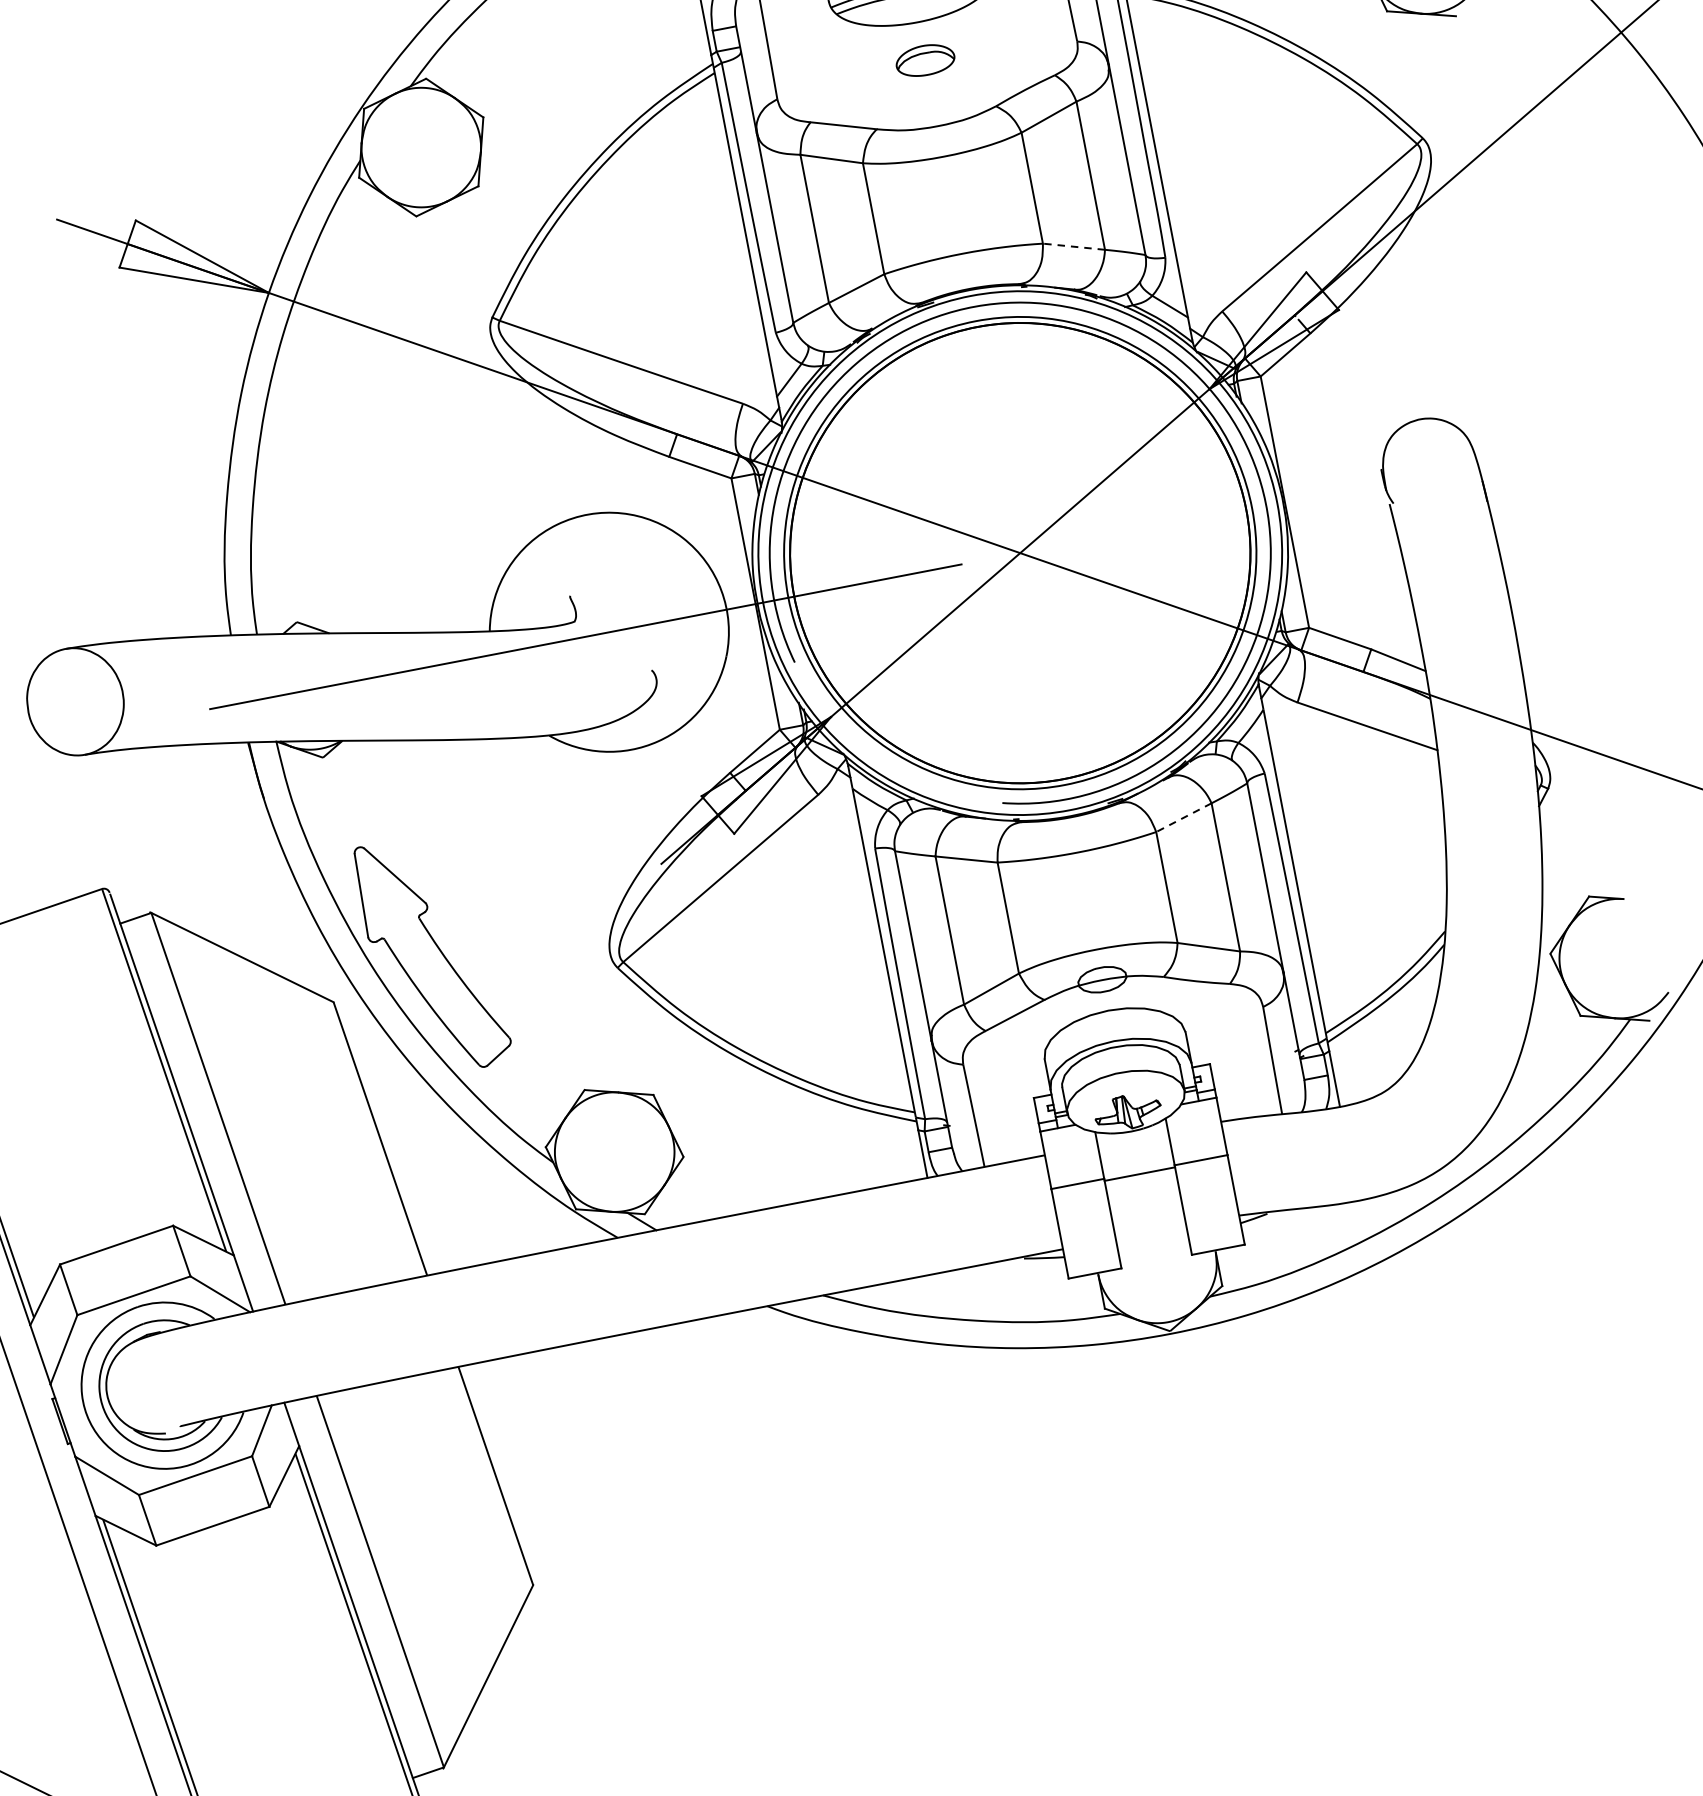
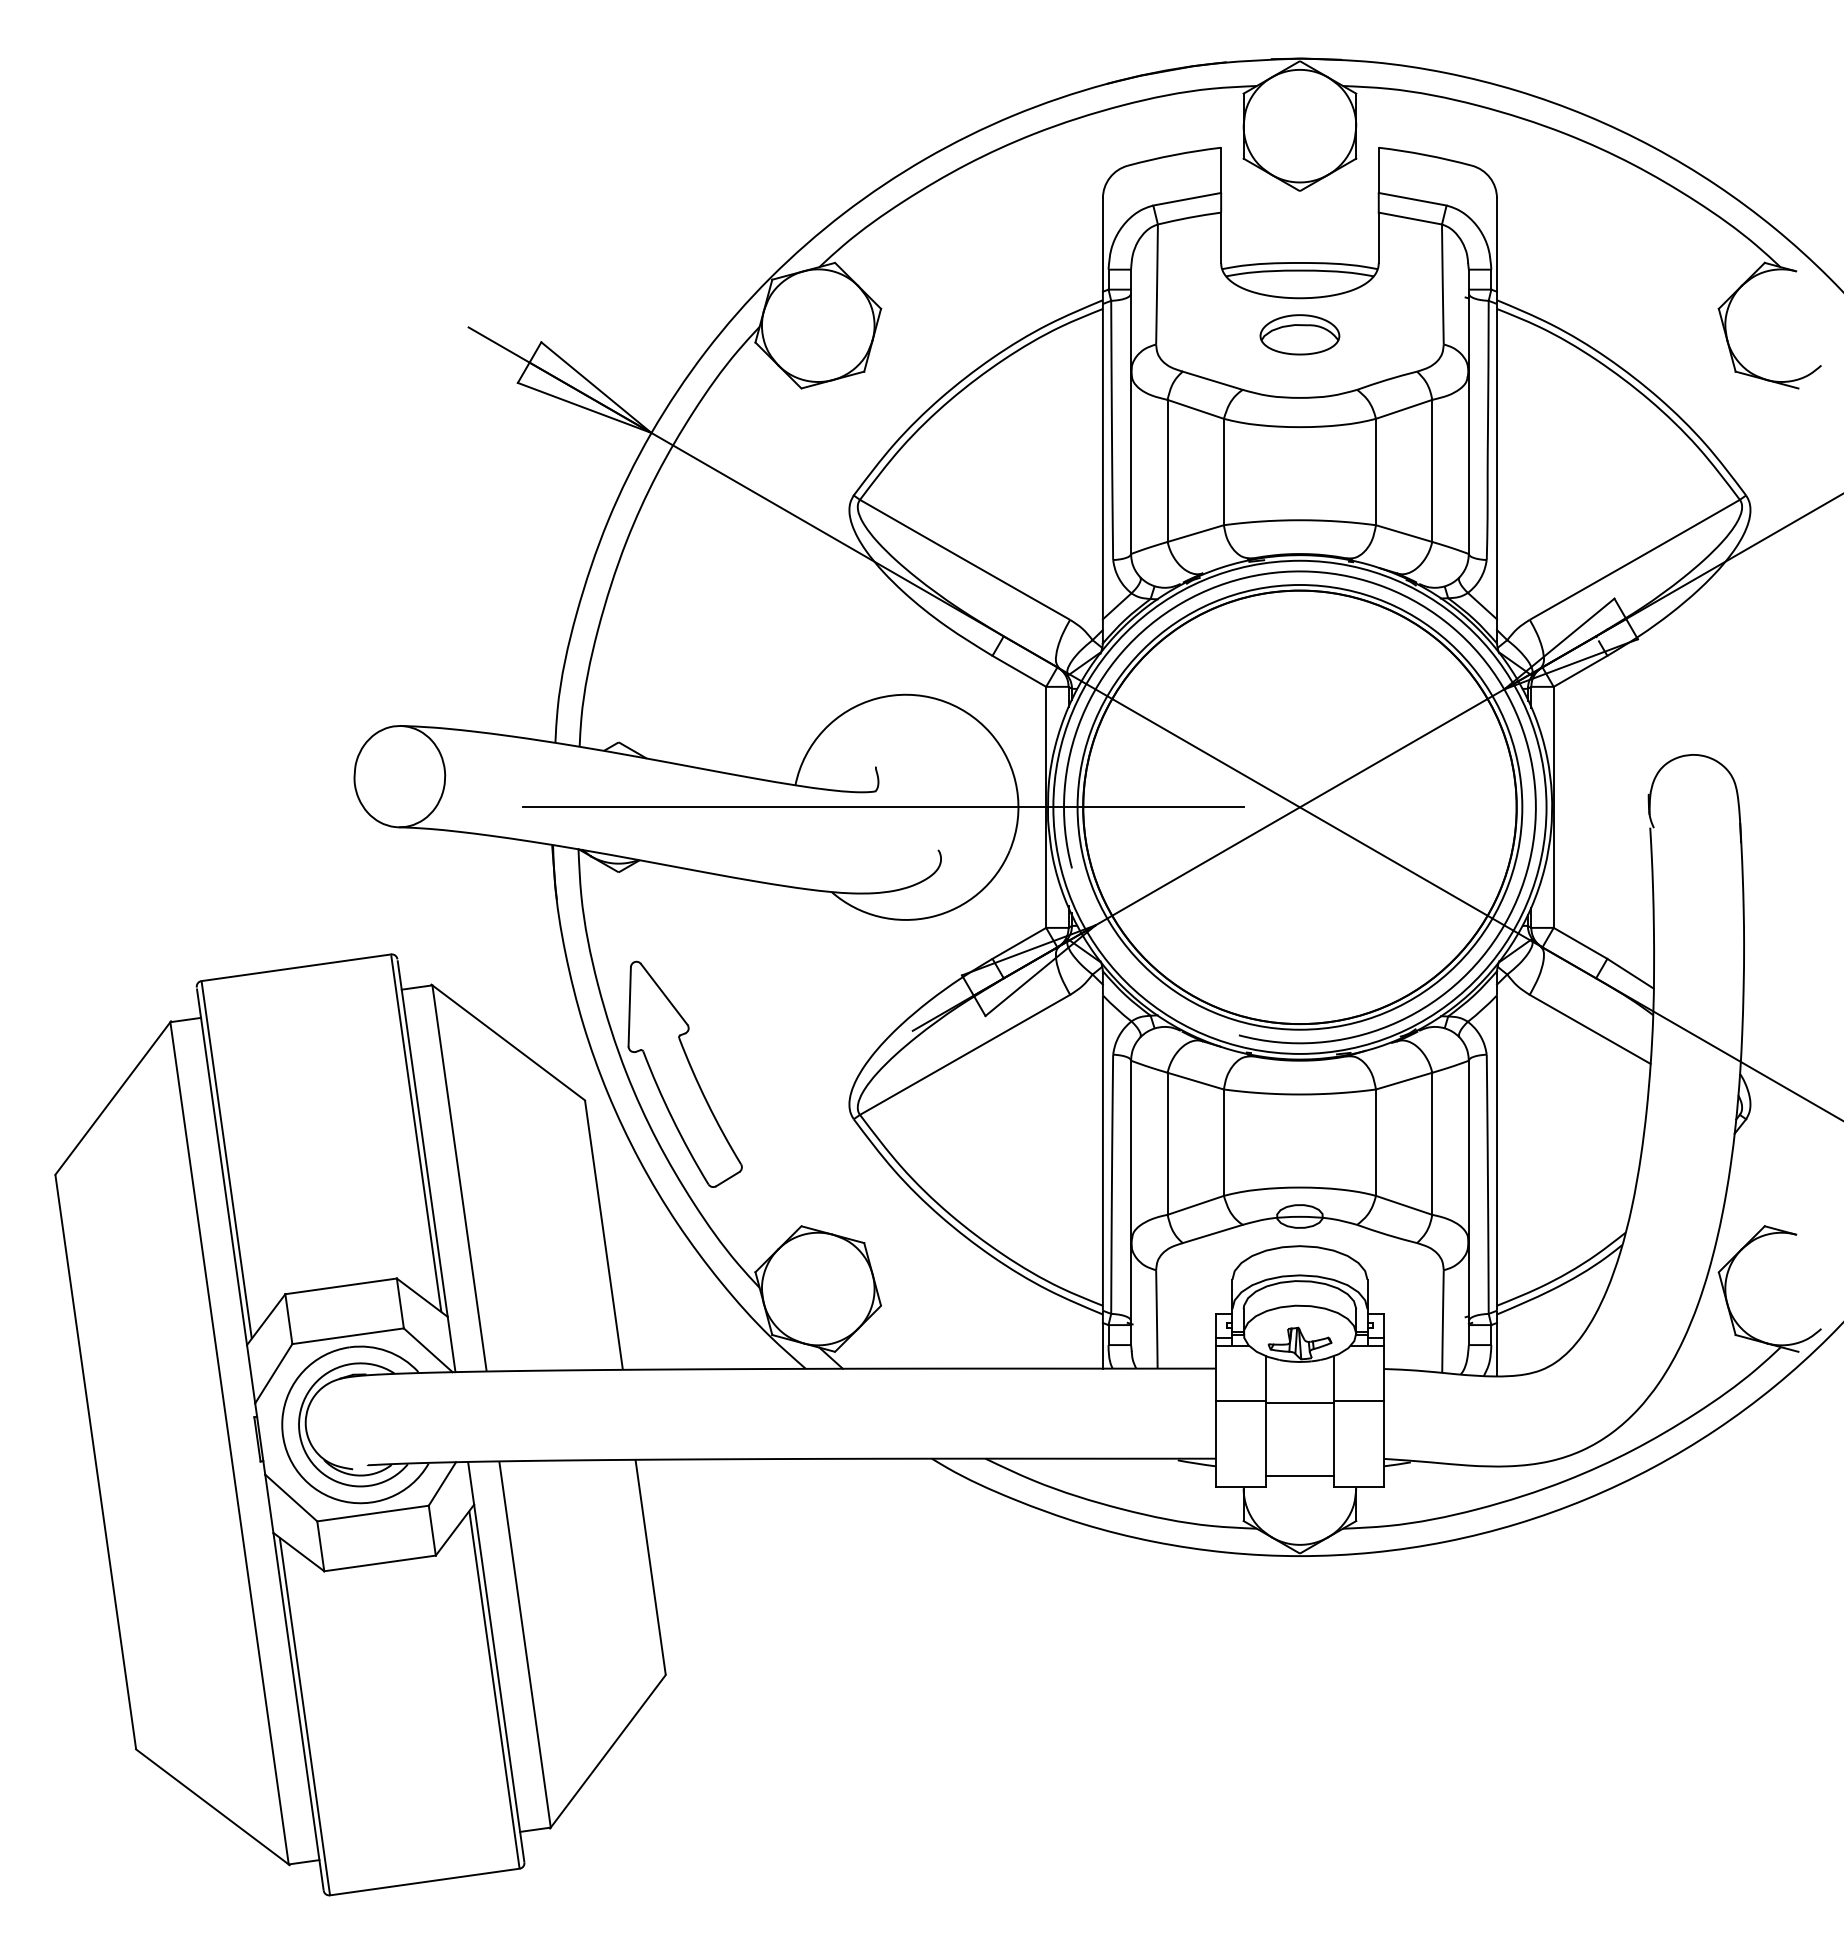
part: (924, 60) -> (1299, 334), size x1.43
line: (1073, 246) -> (1403, 533), dashed -> solid
line: (1183, 818) -> (1403, 1081), dashed -> solid
line: (1153, 1249) -> (1299, 1475), added

